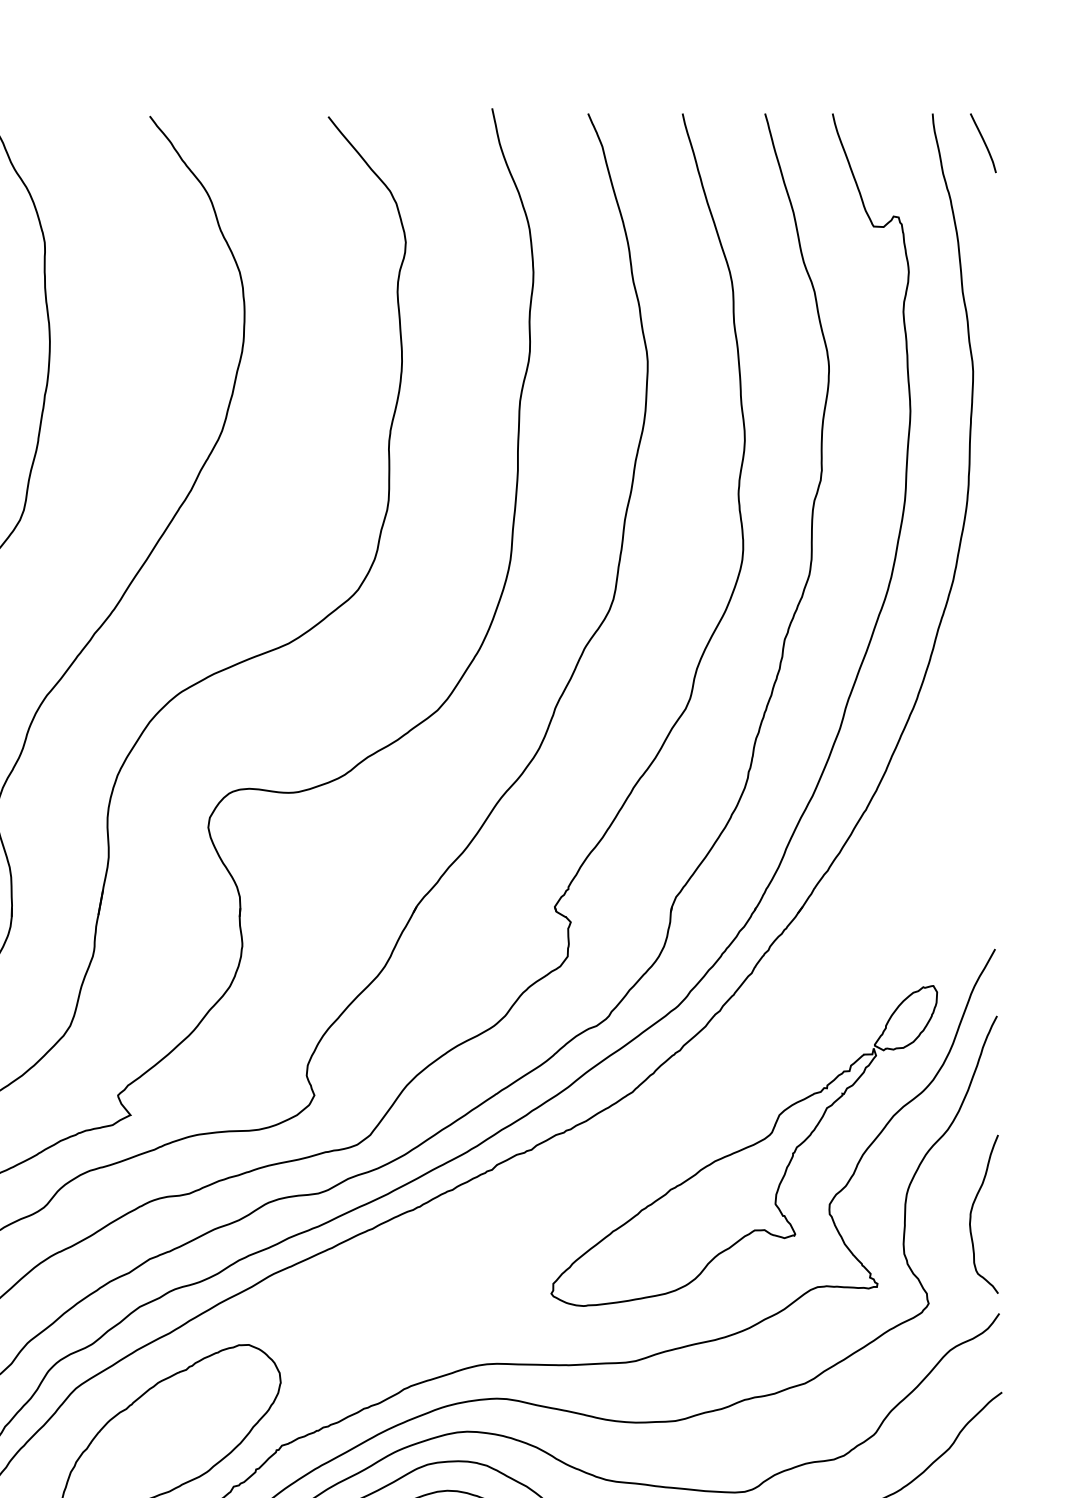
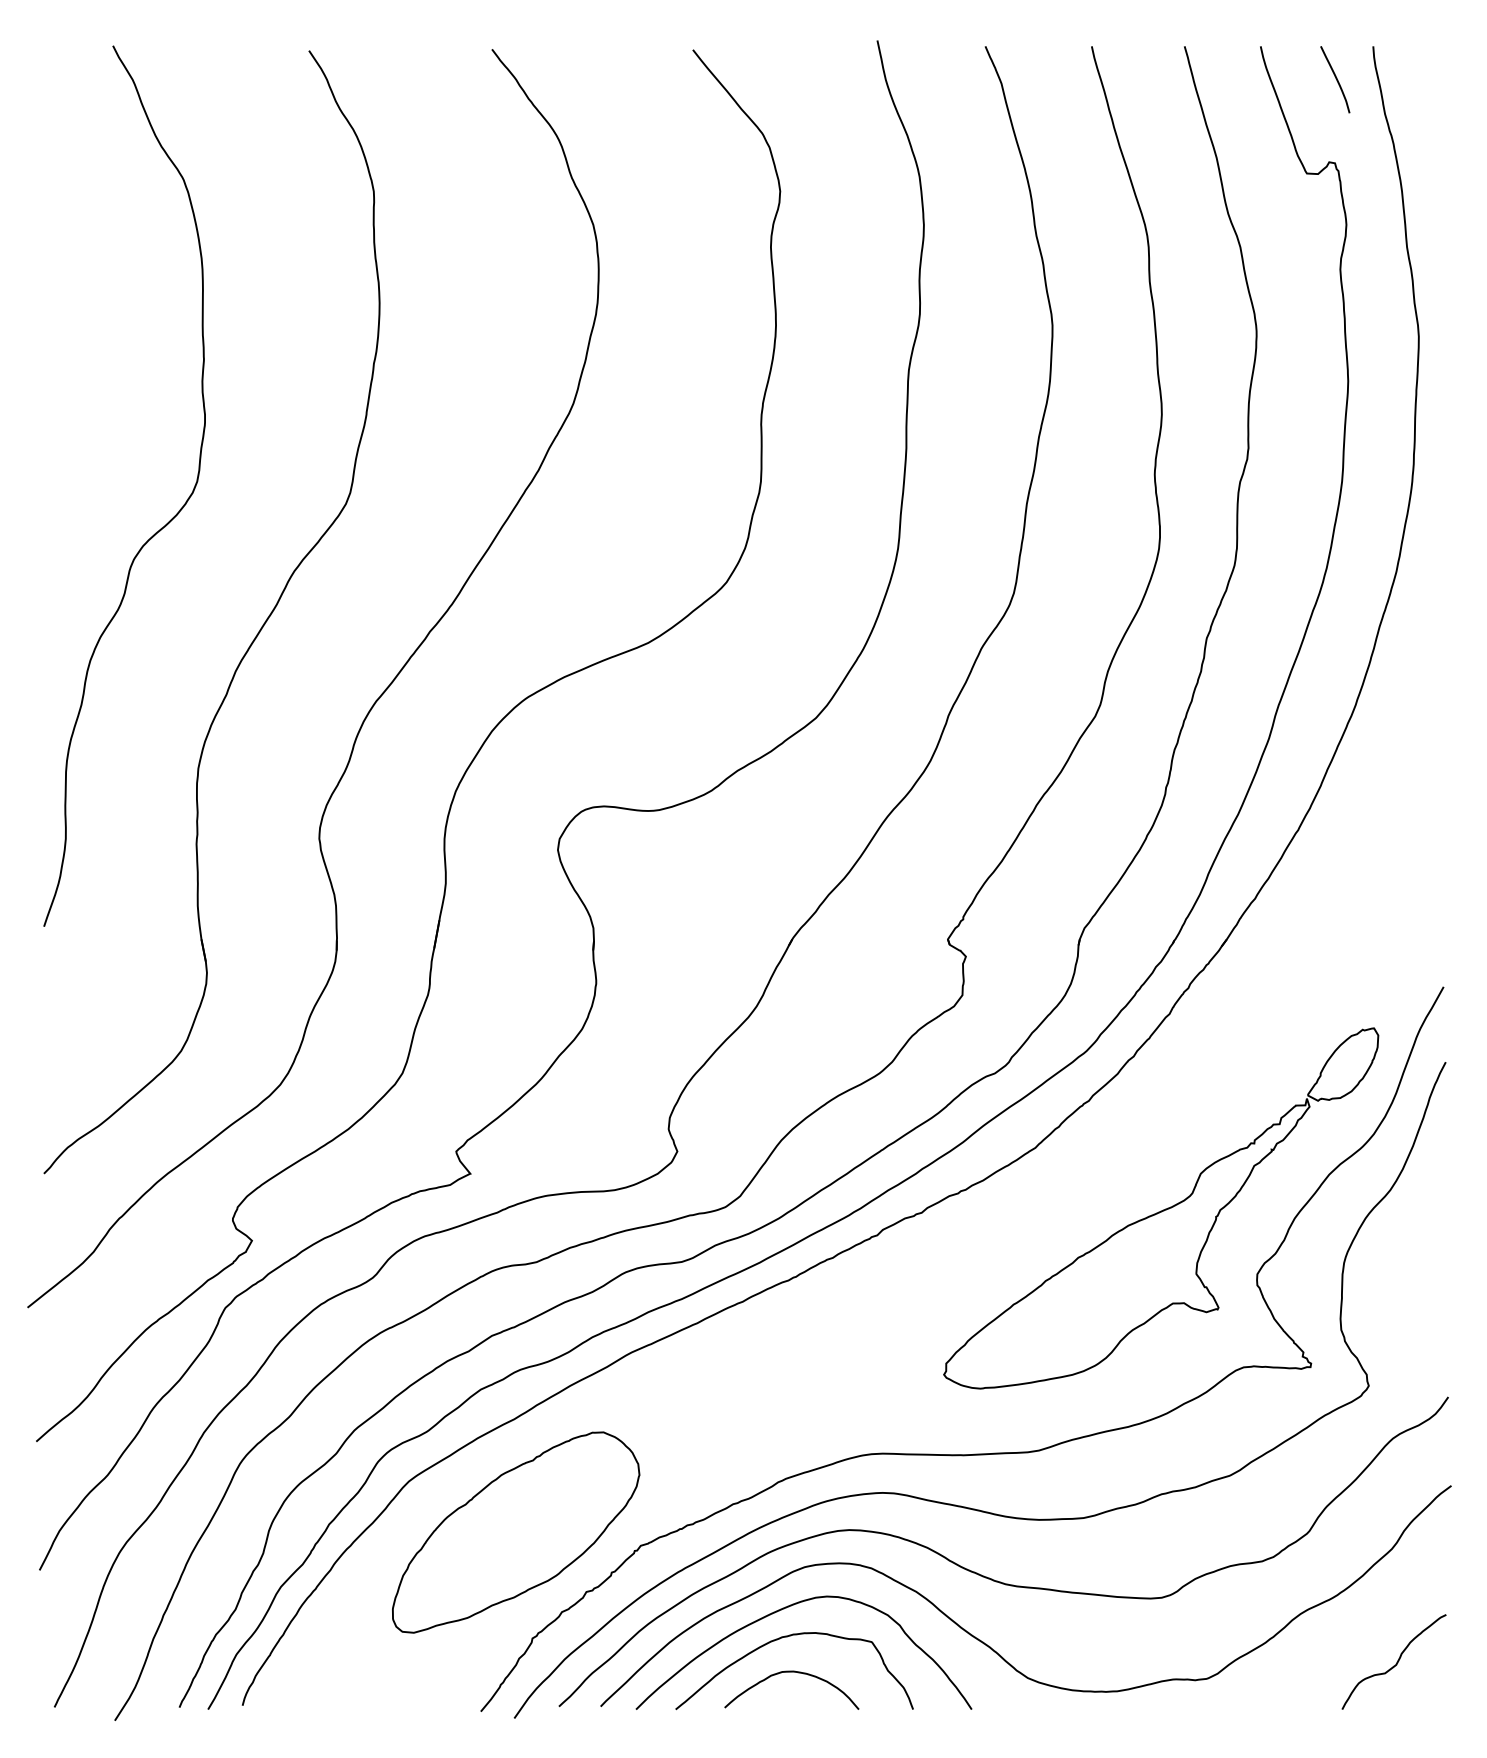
curve: (983, 142) -> (1335, 78), moved
curve: (971, 1212) -> (1417, 1283), removed

